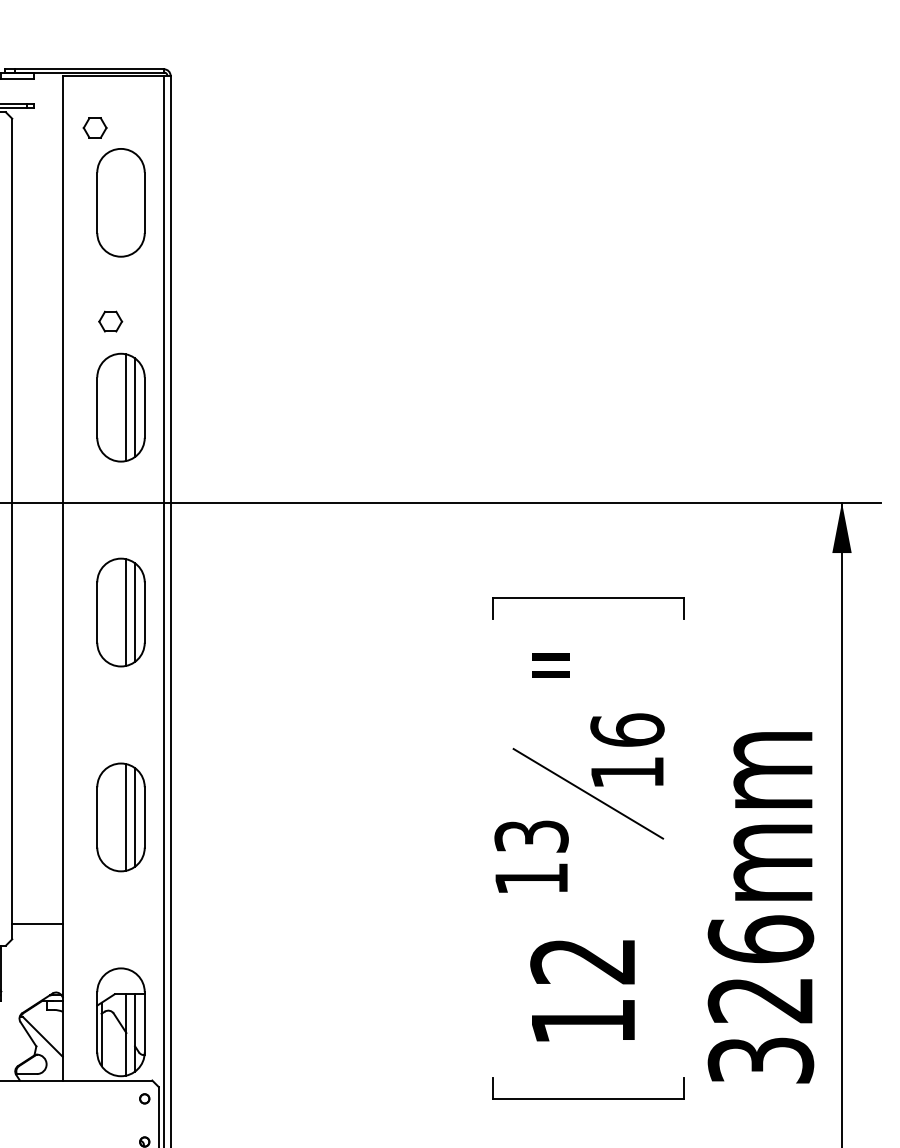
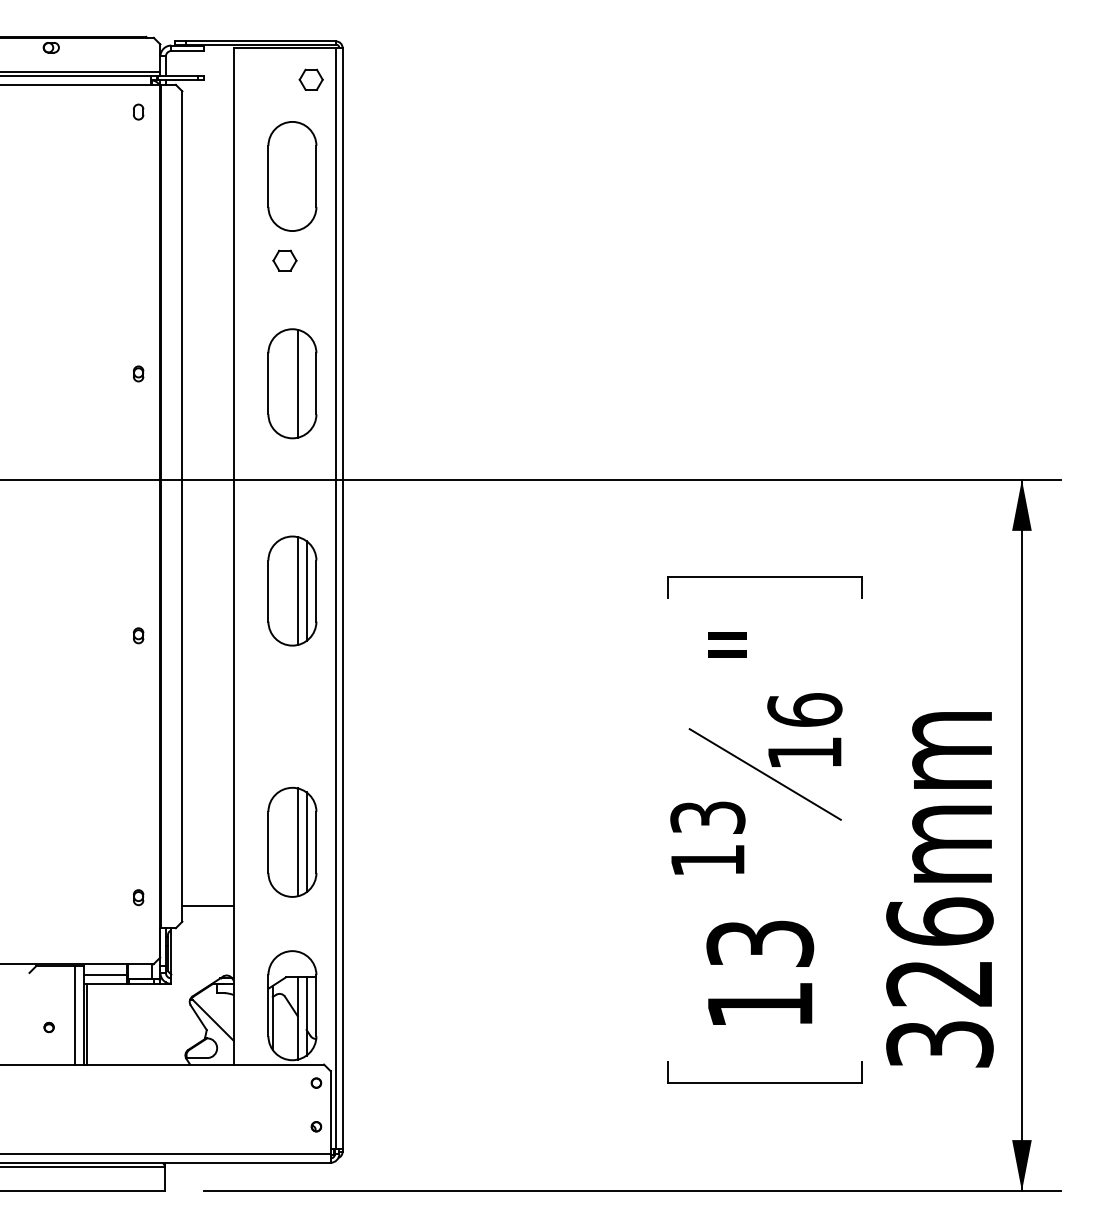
part: (94, 127) -> (310, 79), moved
part: (110, 321) -> (284, 260), moved
line: (134, 407) -> (306, 383), removed
part: (121, 816) -> (292, 841), moved
text: (583, 960) -> (760, 943), 12 -> 13

